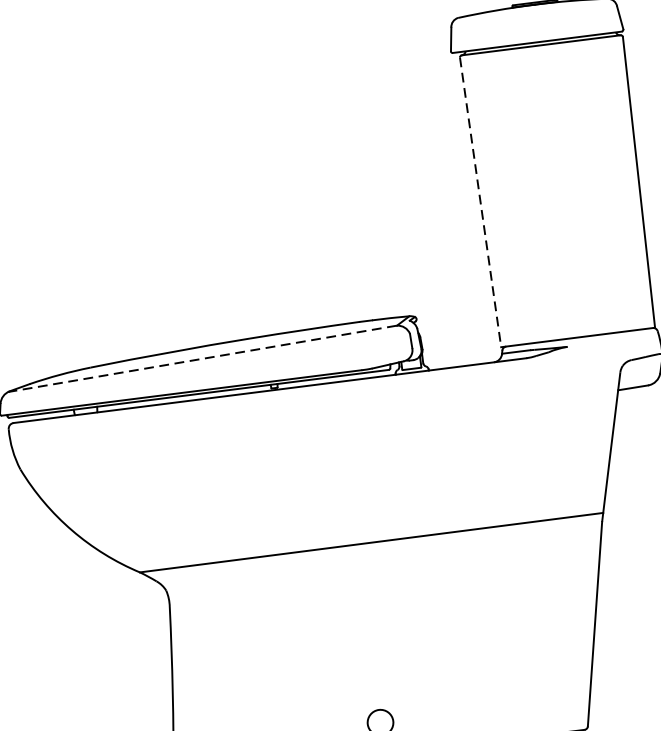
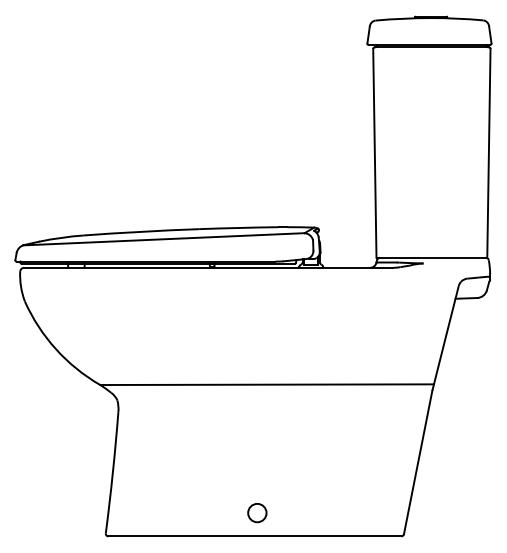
line: (480, 202) -> (374, 153), dashed -> solid
line: (202, 359) -> (163, 239), dashed -> solid

